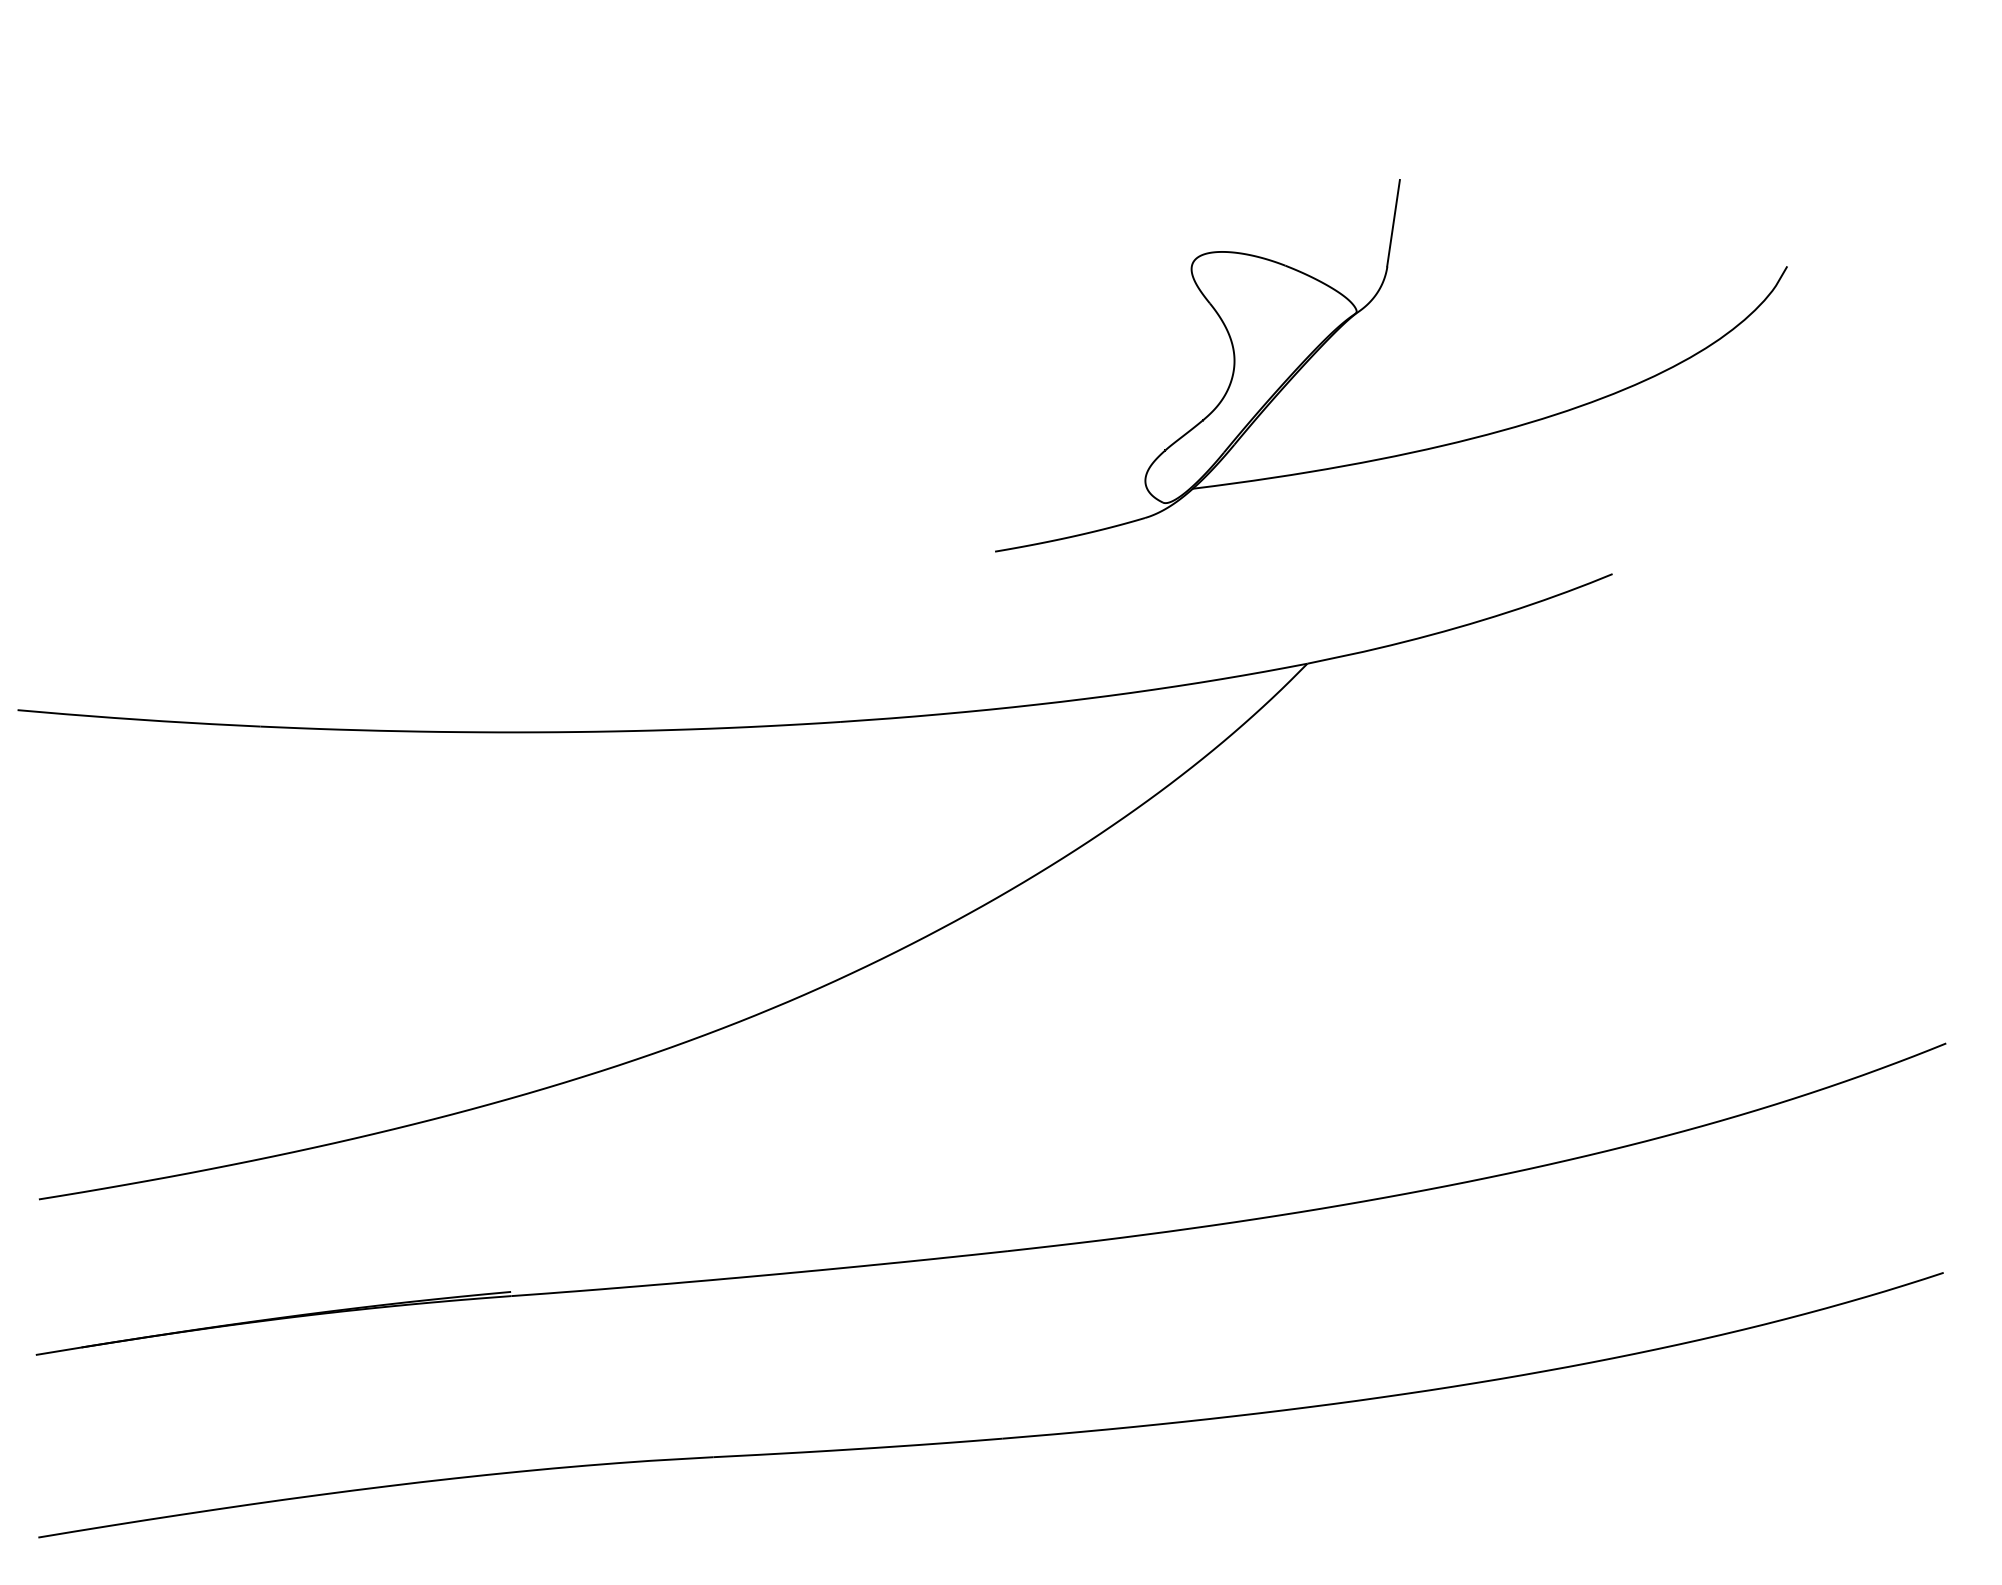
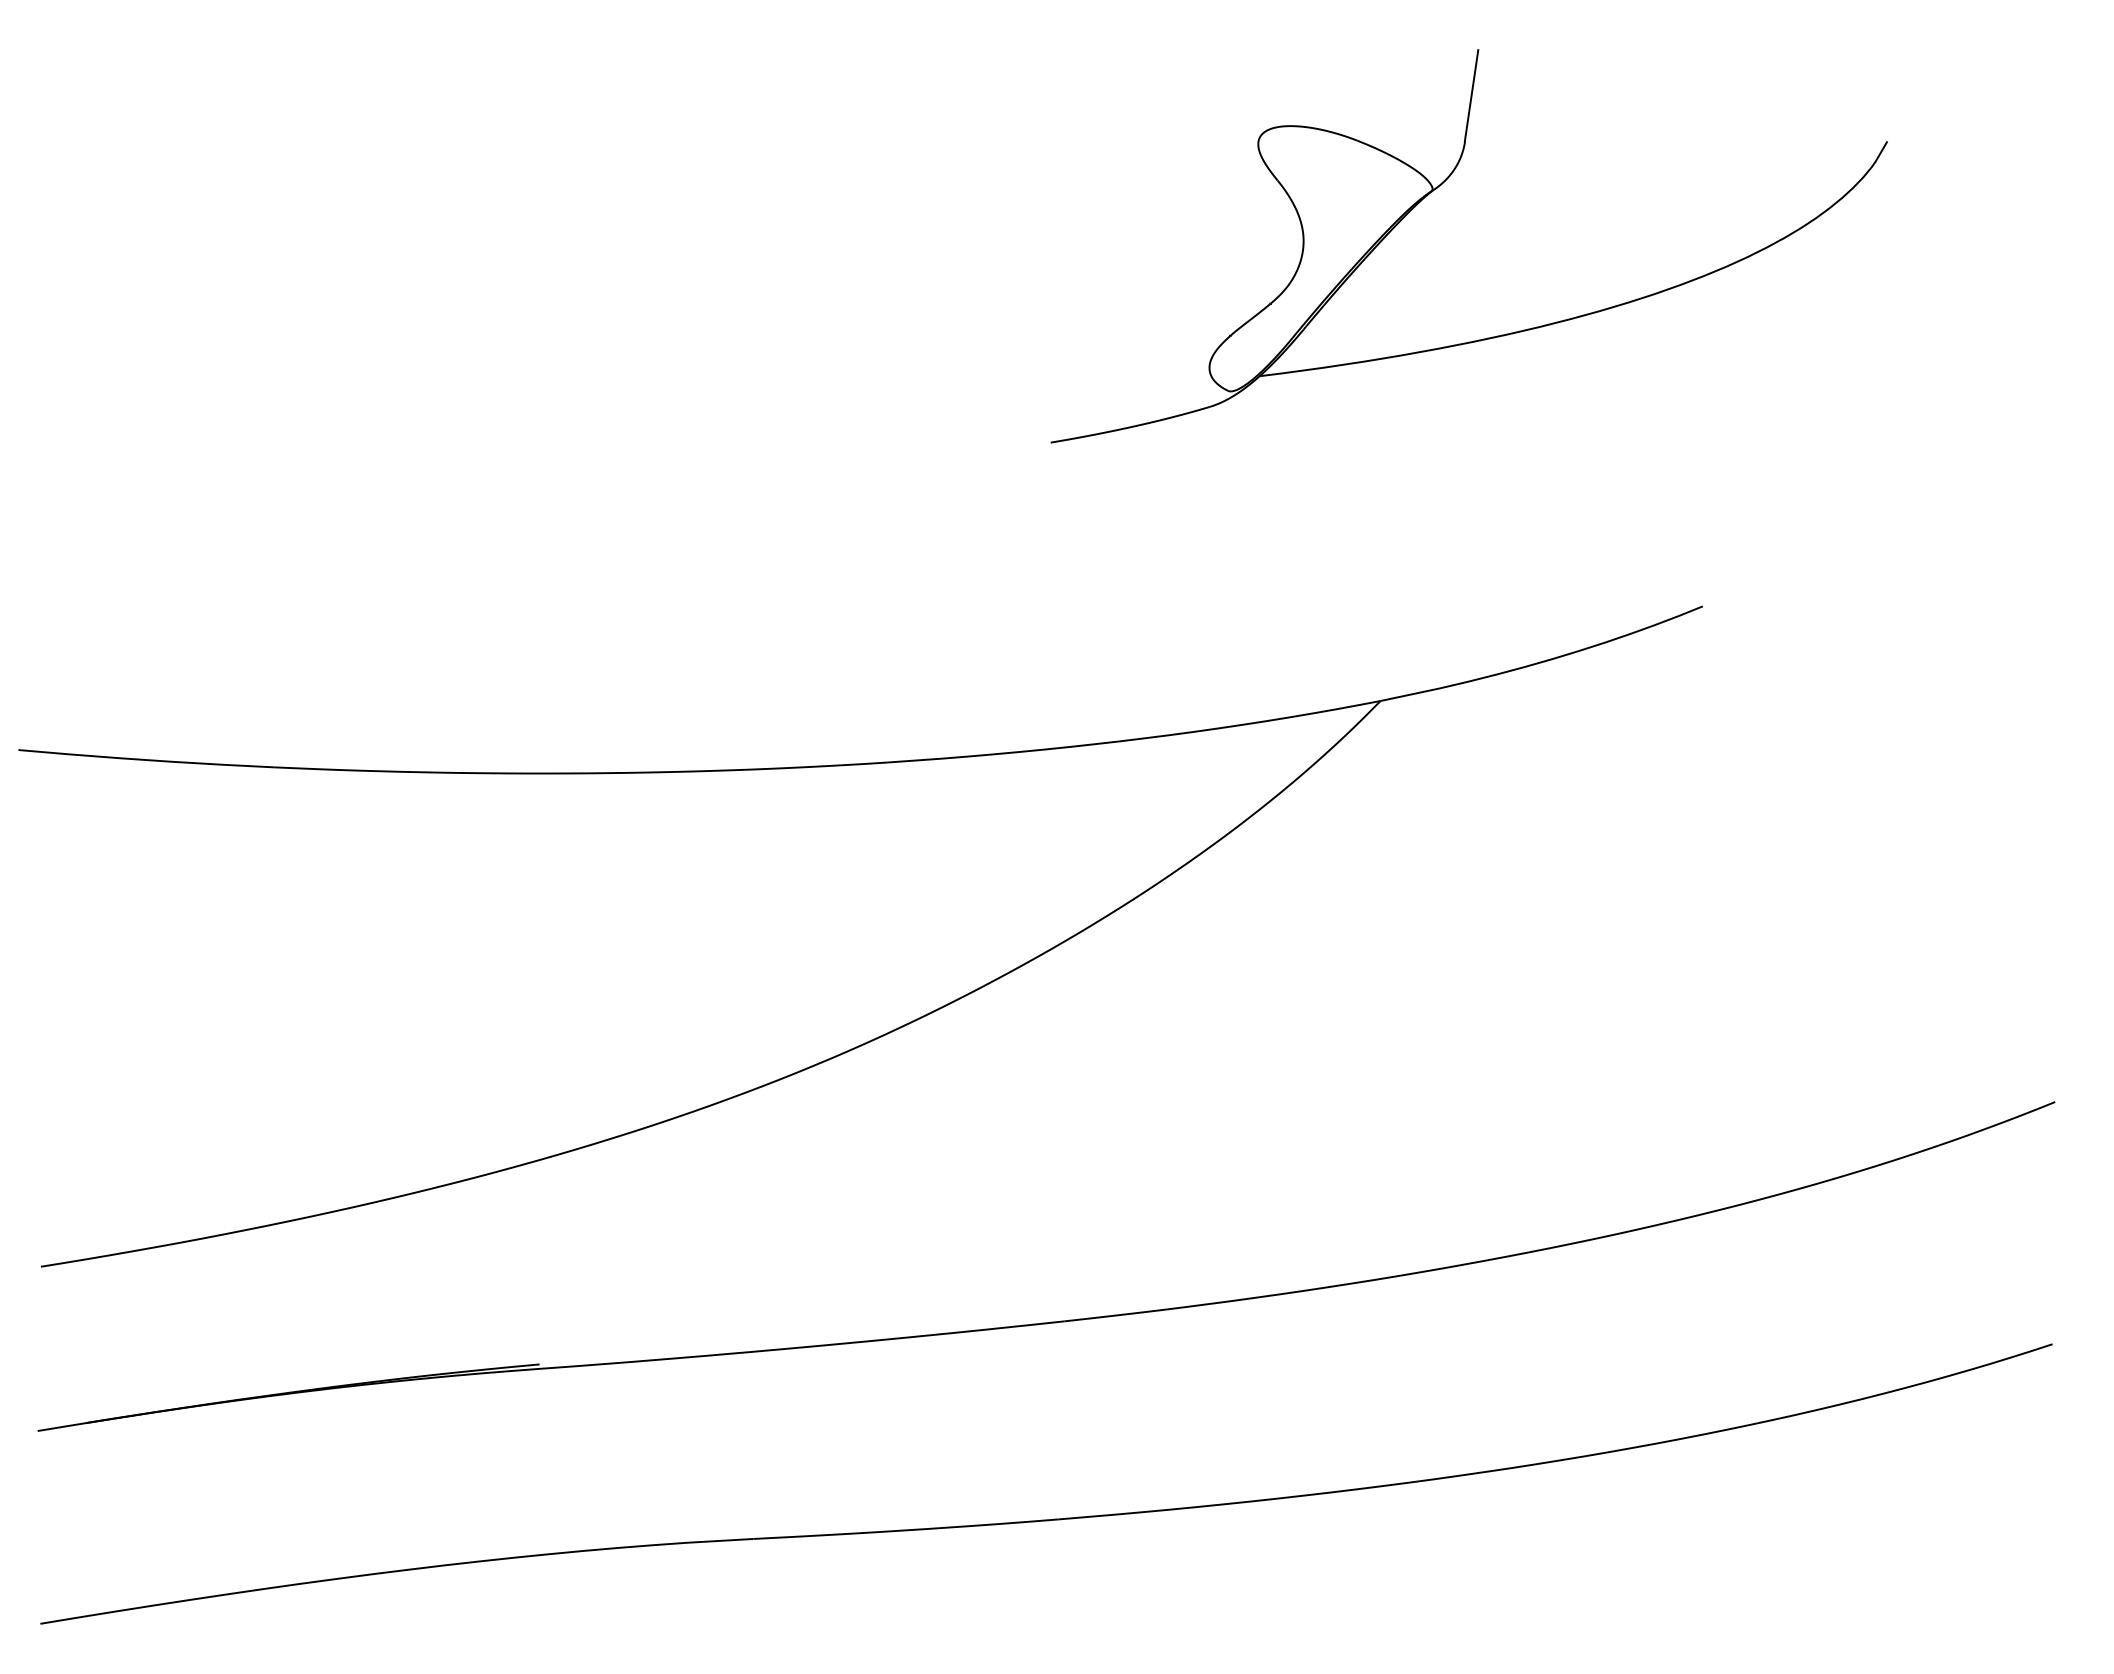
part: (1351, 318) -> (1427, 196), moved

